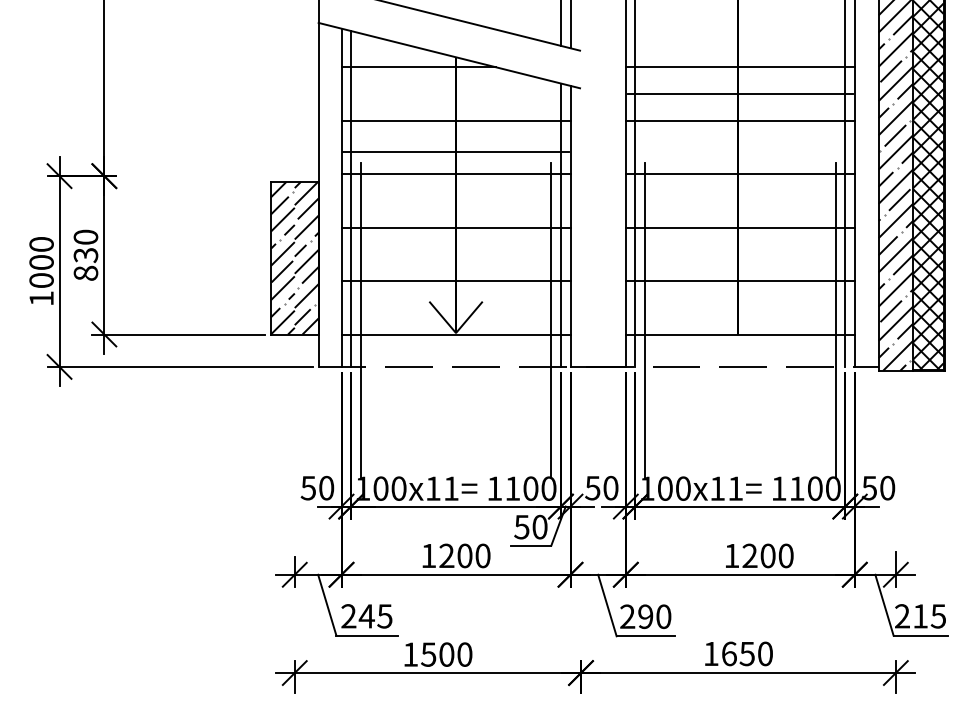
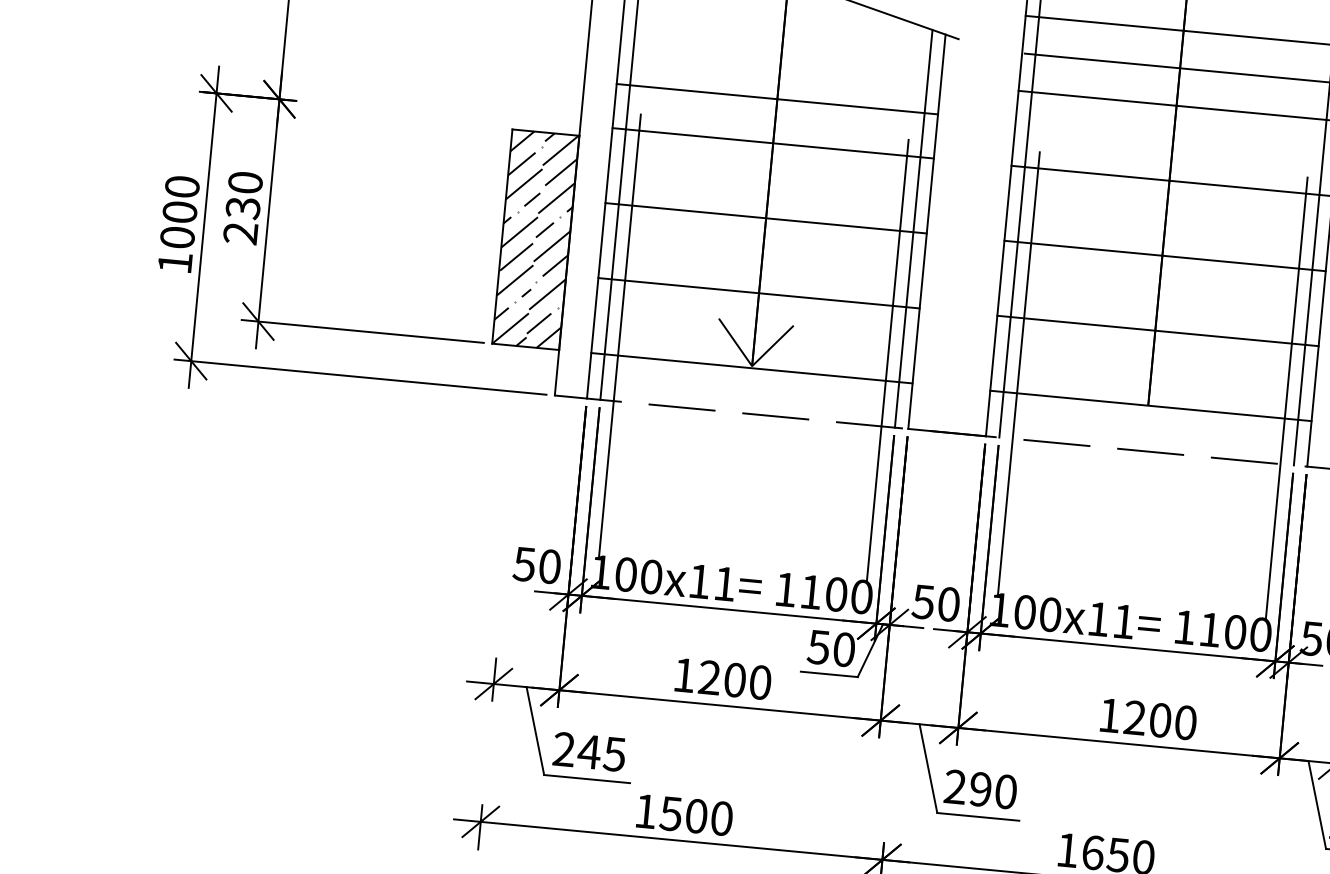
line: (455, 120) -> (776, 98), moved
line: (455, 151) -> (775, 111), removed
text: (85, 272) -> (240, 232), 830 -> 230

